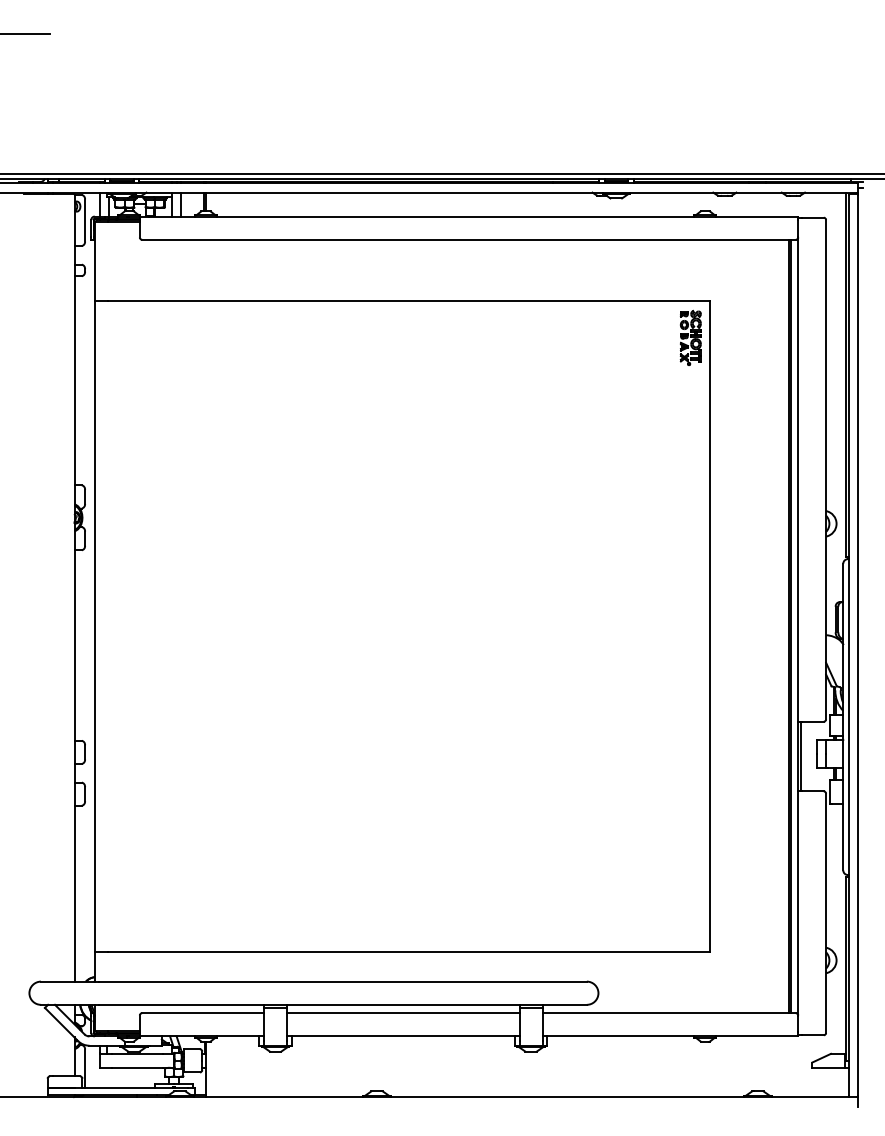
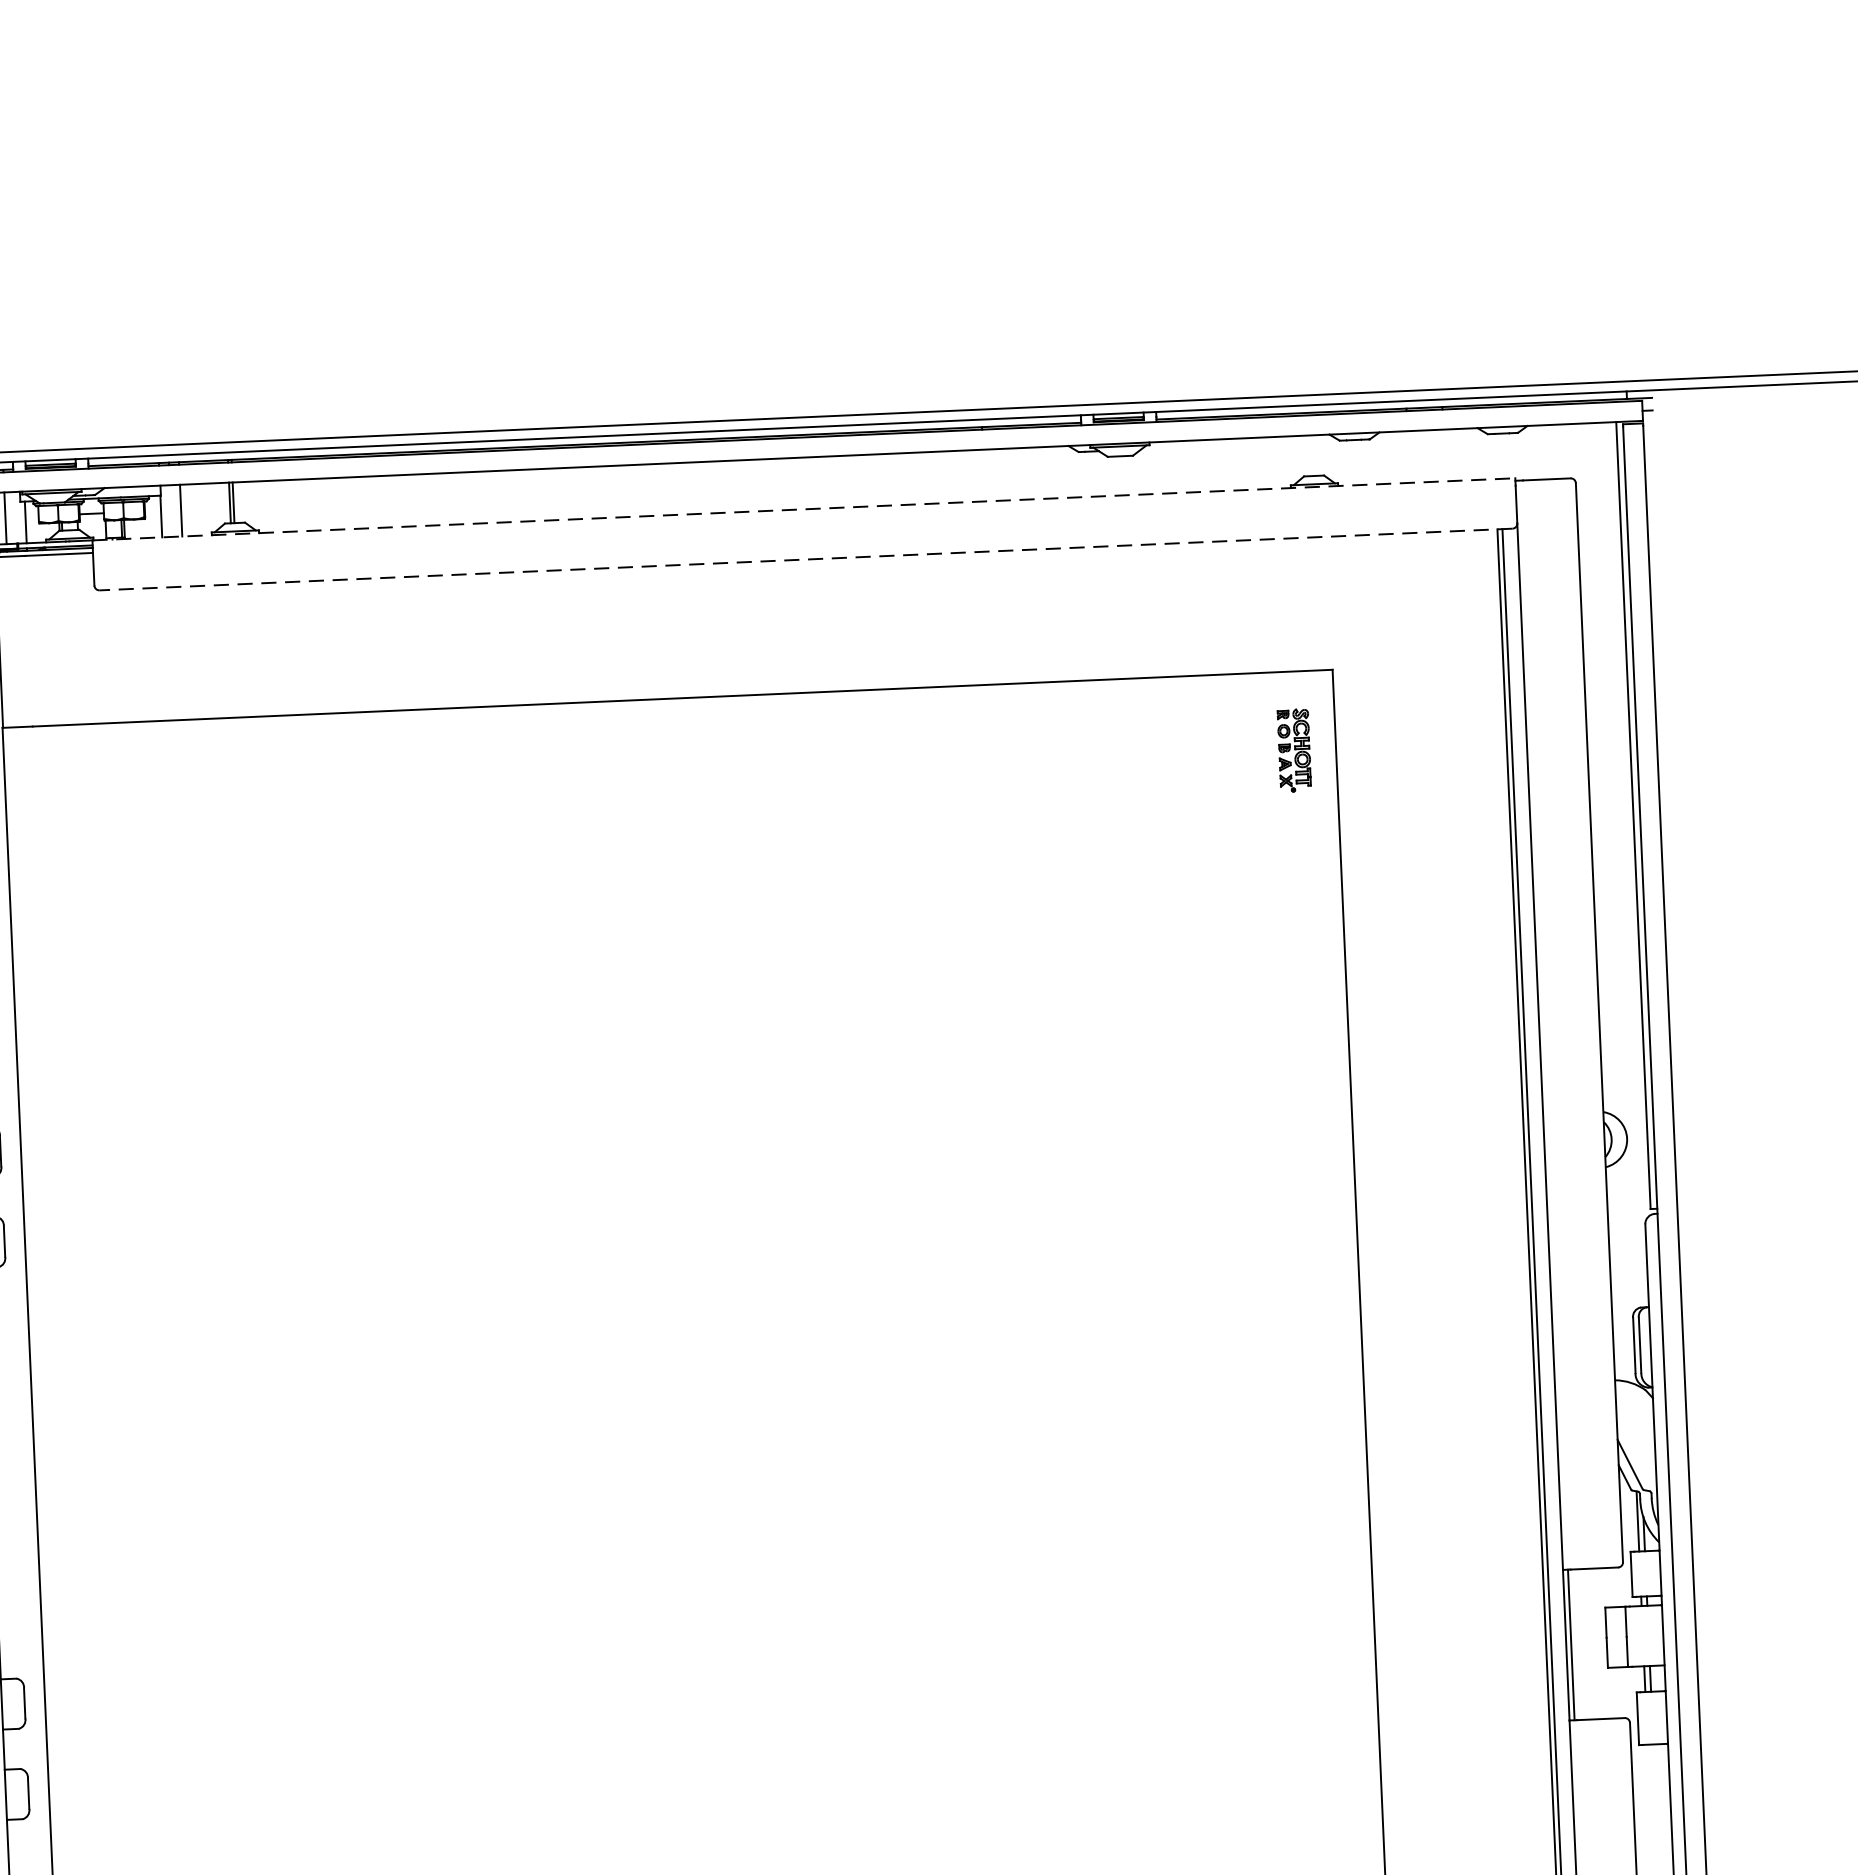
line: (469, 216) -> (804, 509), solid -> dashed
line: (469, 239) -> (807, 558), solid -> dashed
part: (690, 337) -> (1293, 749), size x0.7

